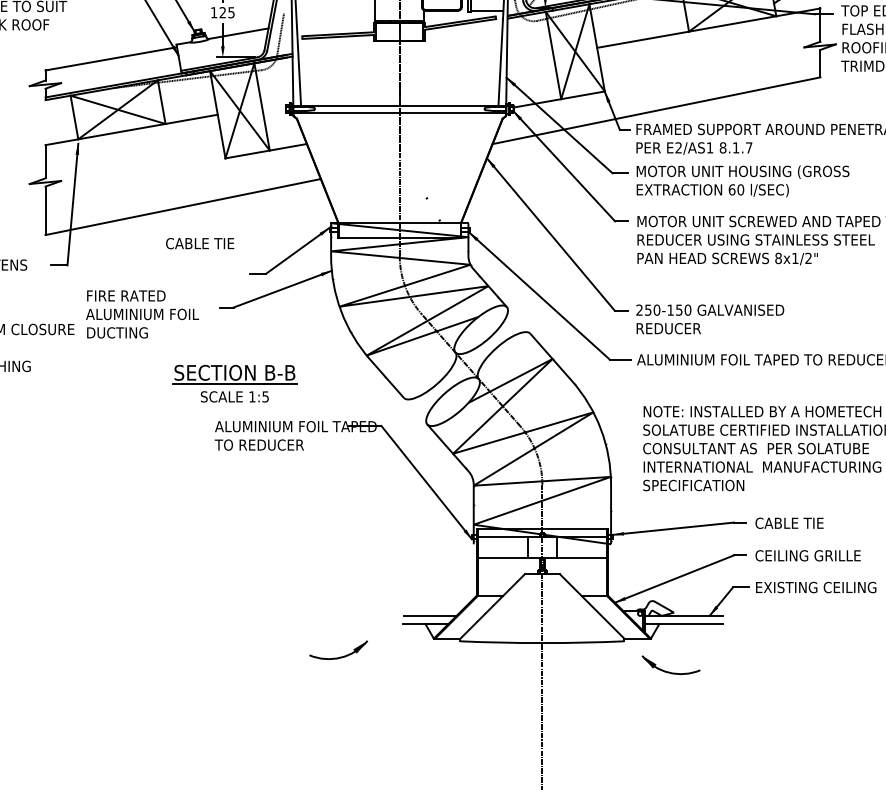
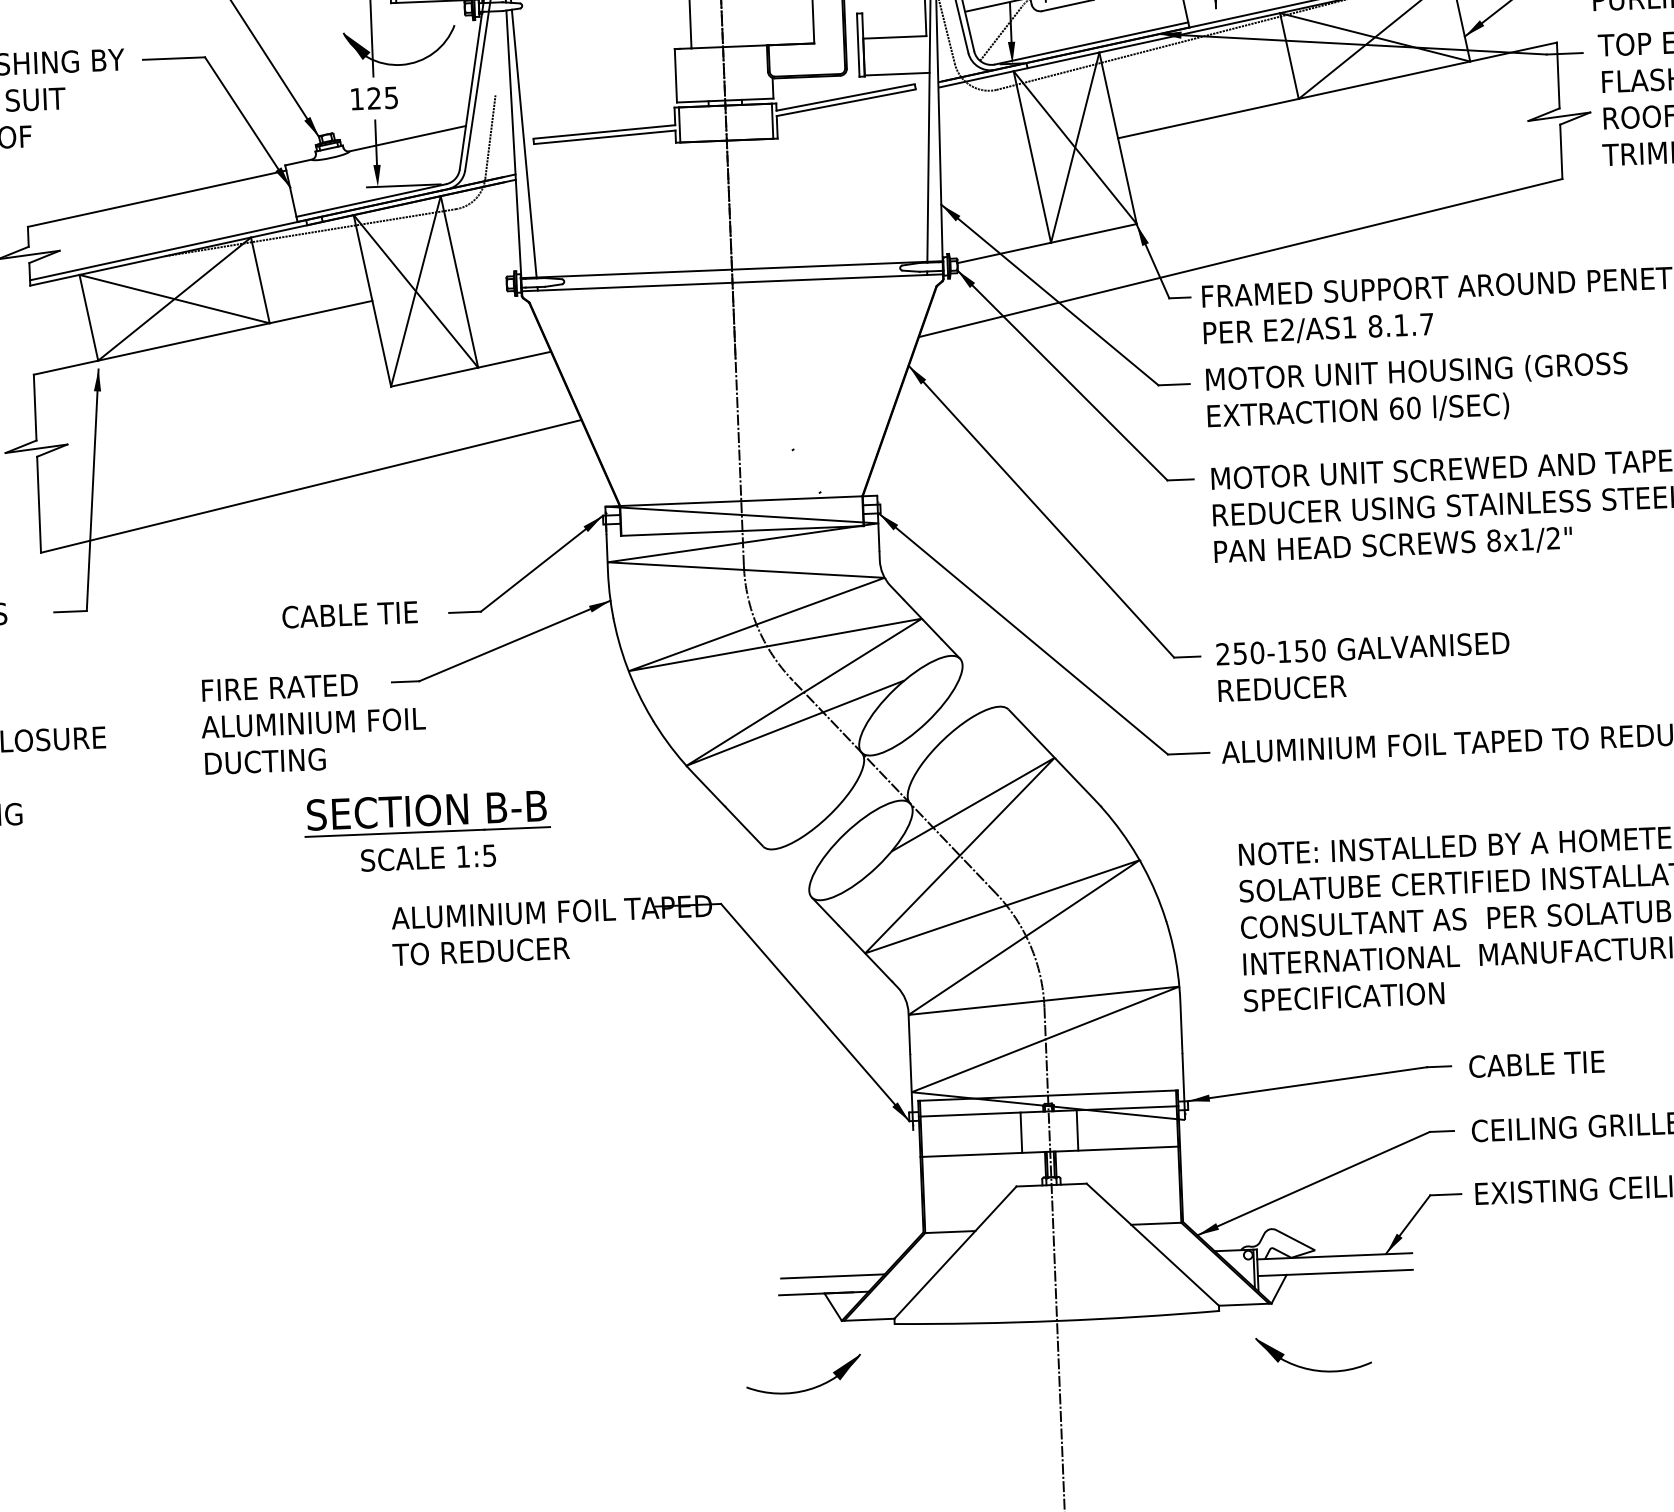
text: (200, 243) -> (350, 614), moved
text: (142, 314) -> (313, 723), moved
part: (340, 656) -> (808, 1387), moved

